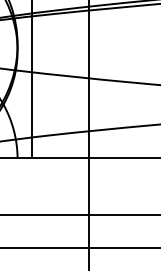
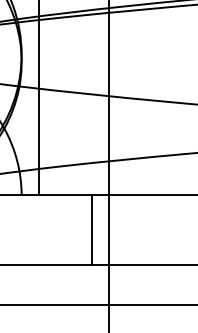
line: (74, 186) -> (91, 229), added

